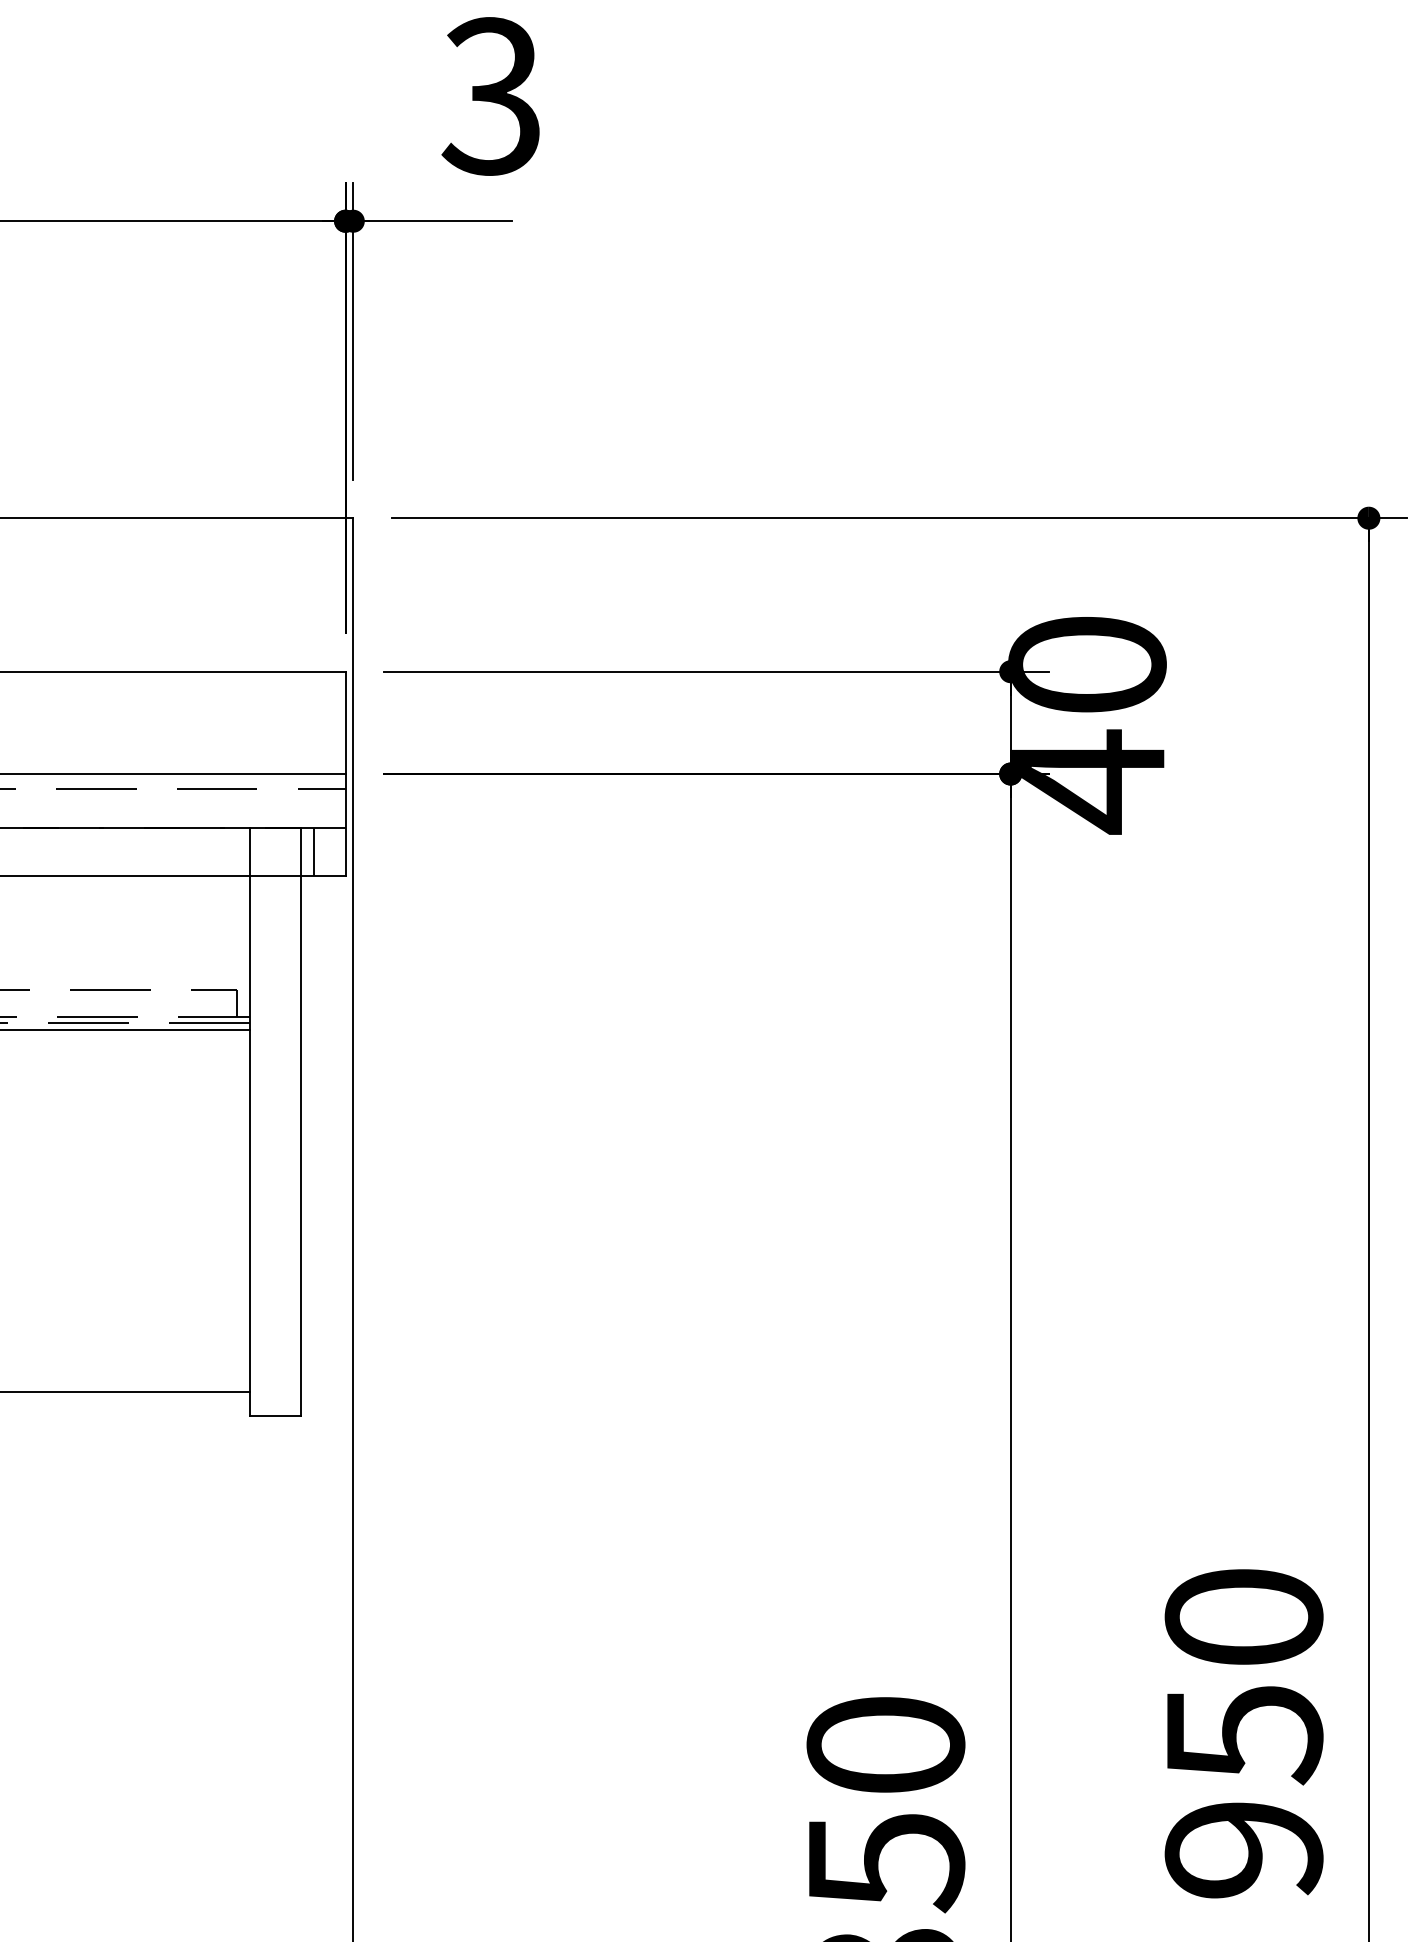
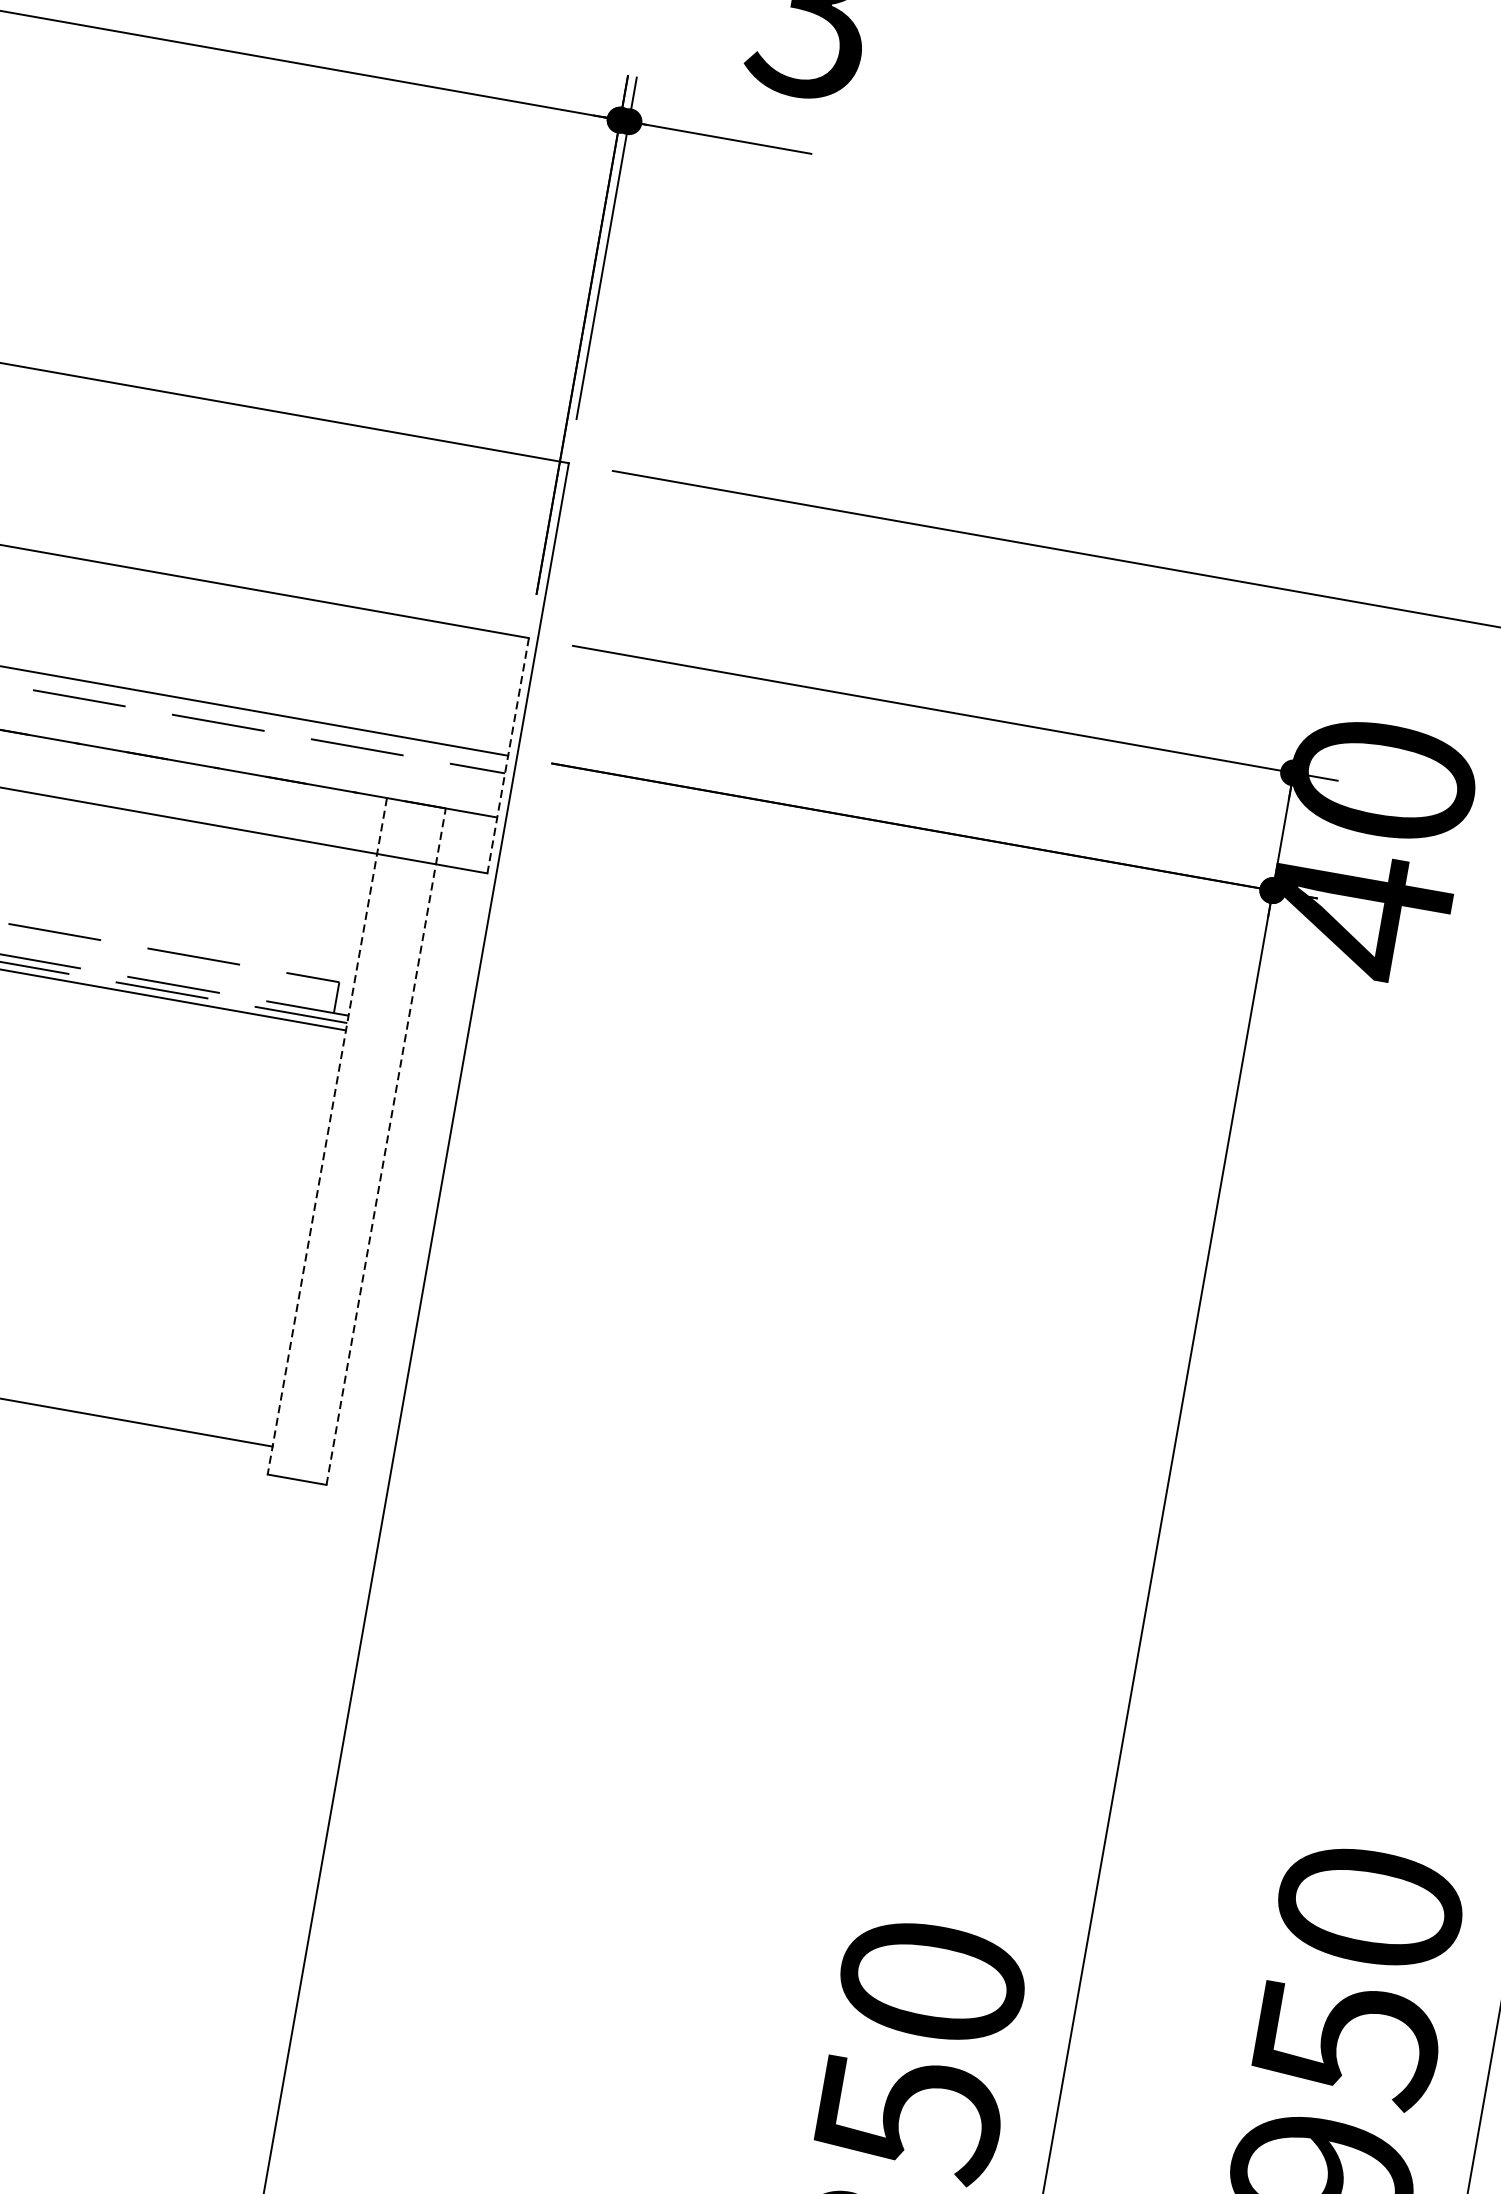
line: (345, 774) -> (507, 756), solid -> dashed
line: (313, 851) -> (455, 838), removed
line: (300, 1121) -> (385, 1146), solid -> dashed
line: (249, 1122) -> (326, 1136), solid -> dashed

